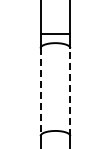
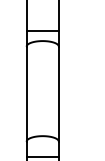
line: (40, 92) -> (26, 94), dashed -> solid
line: (70, 92) -> (58, 94), dashed -> solid

